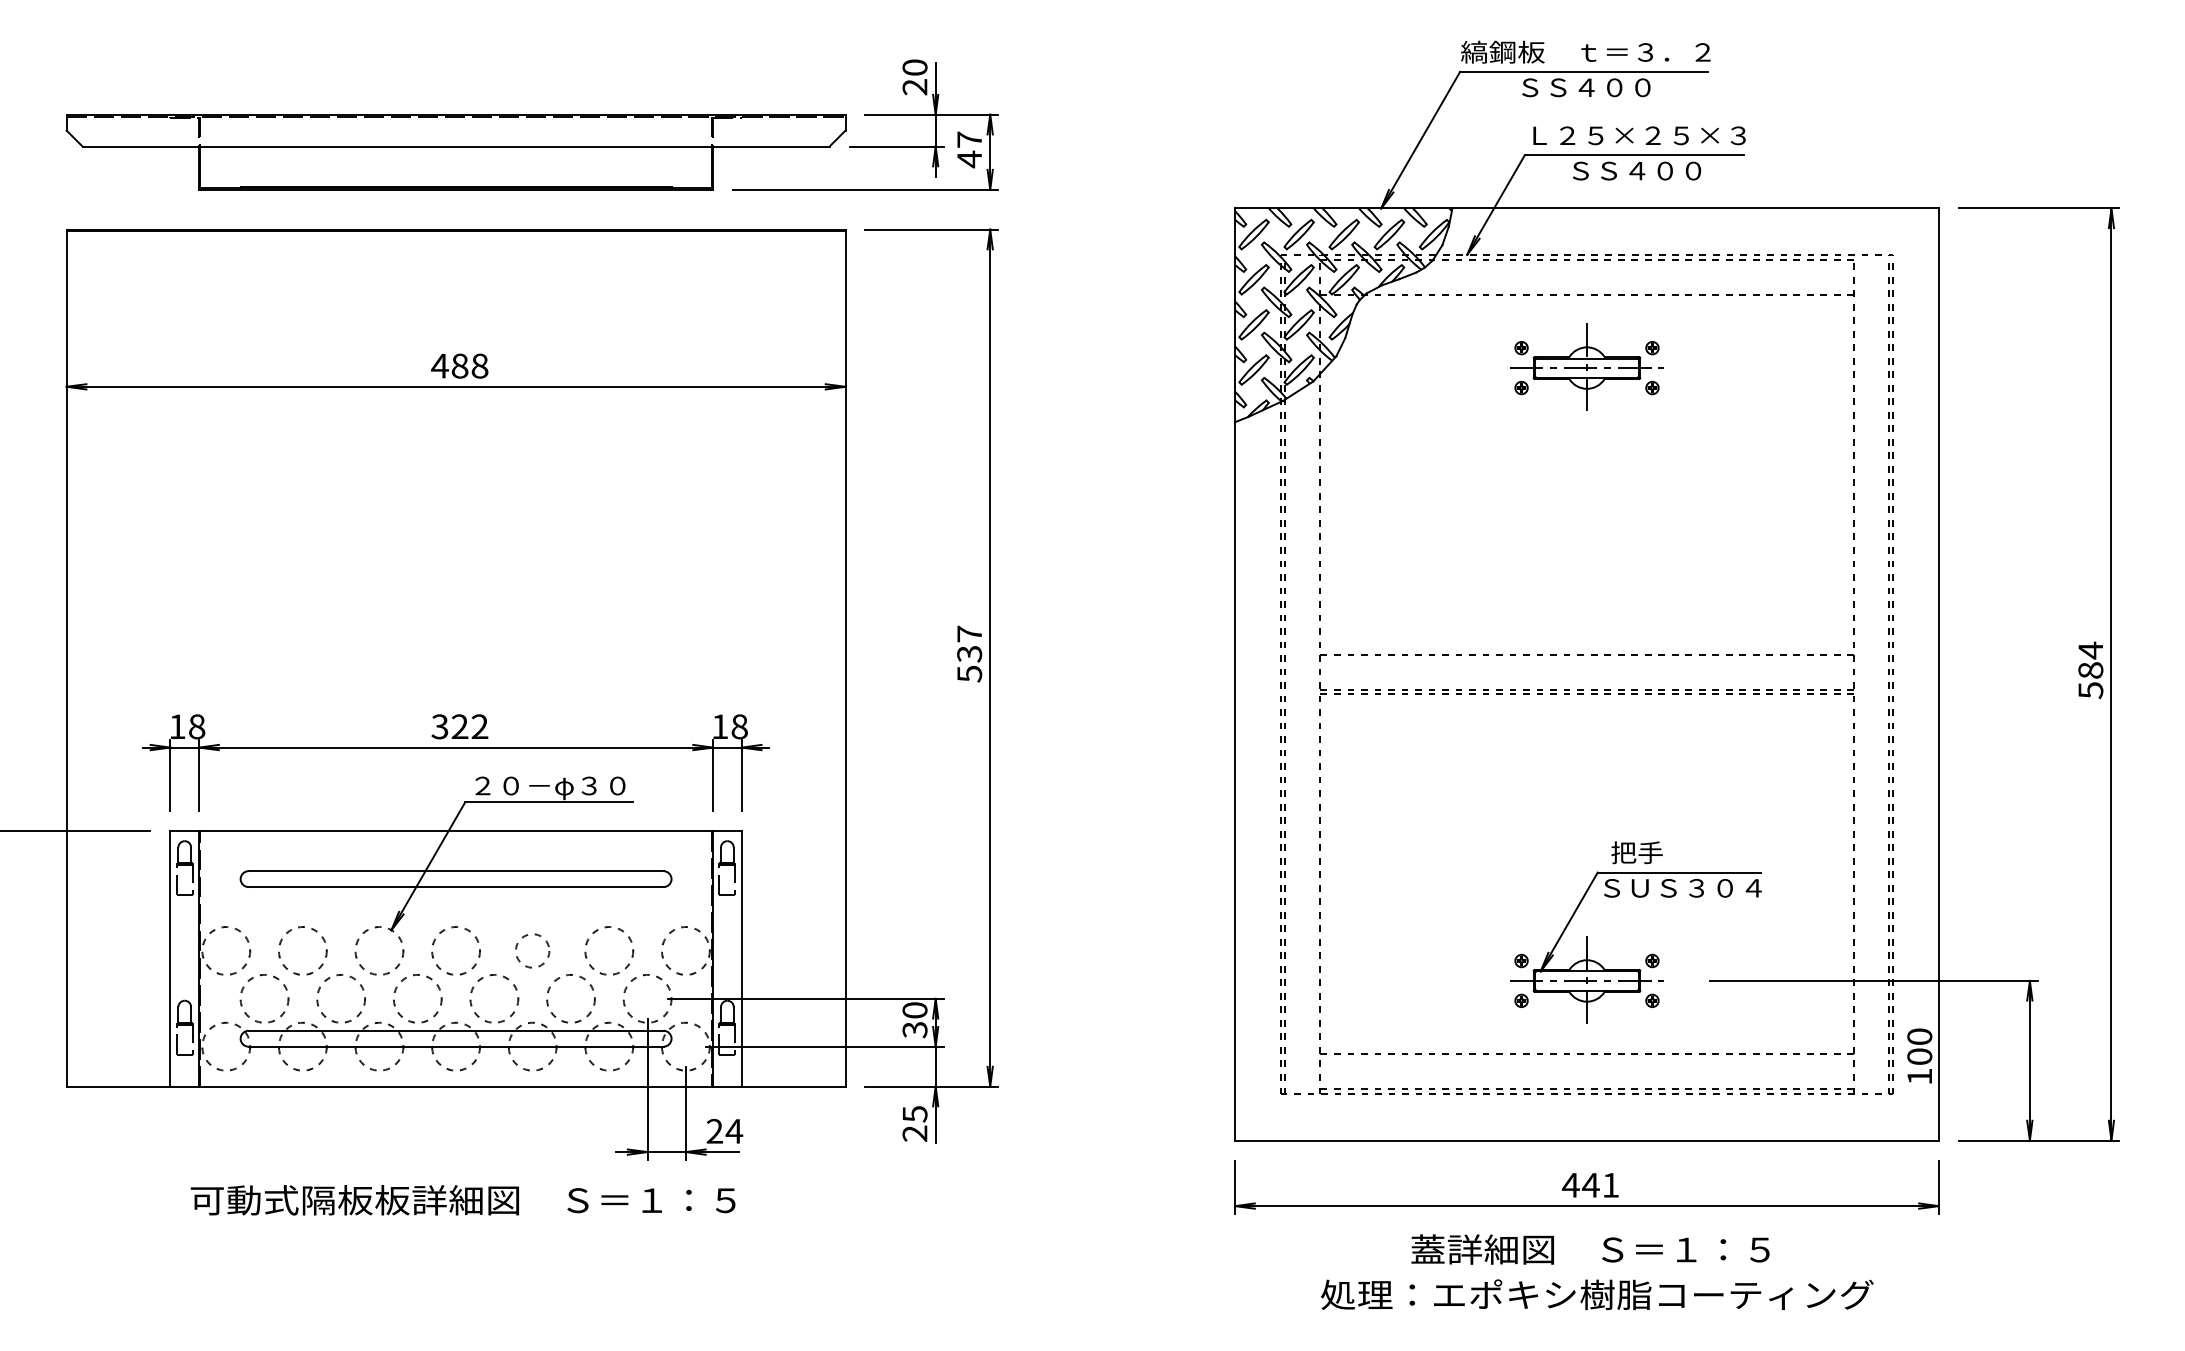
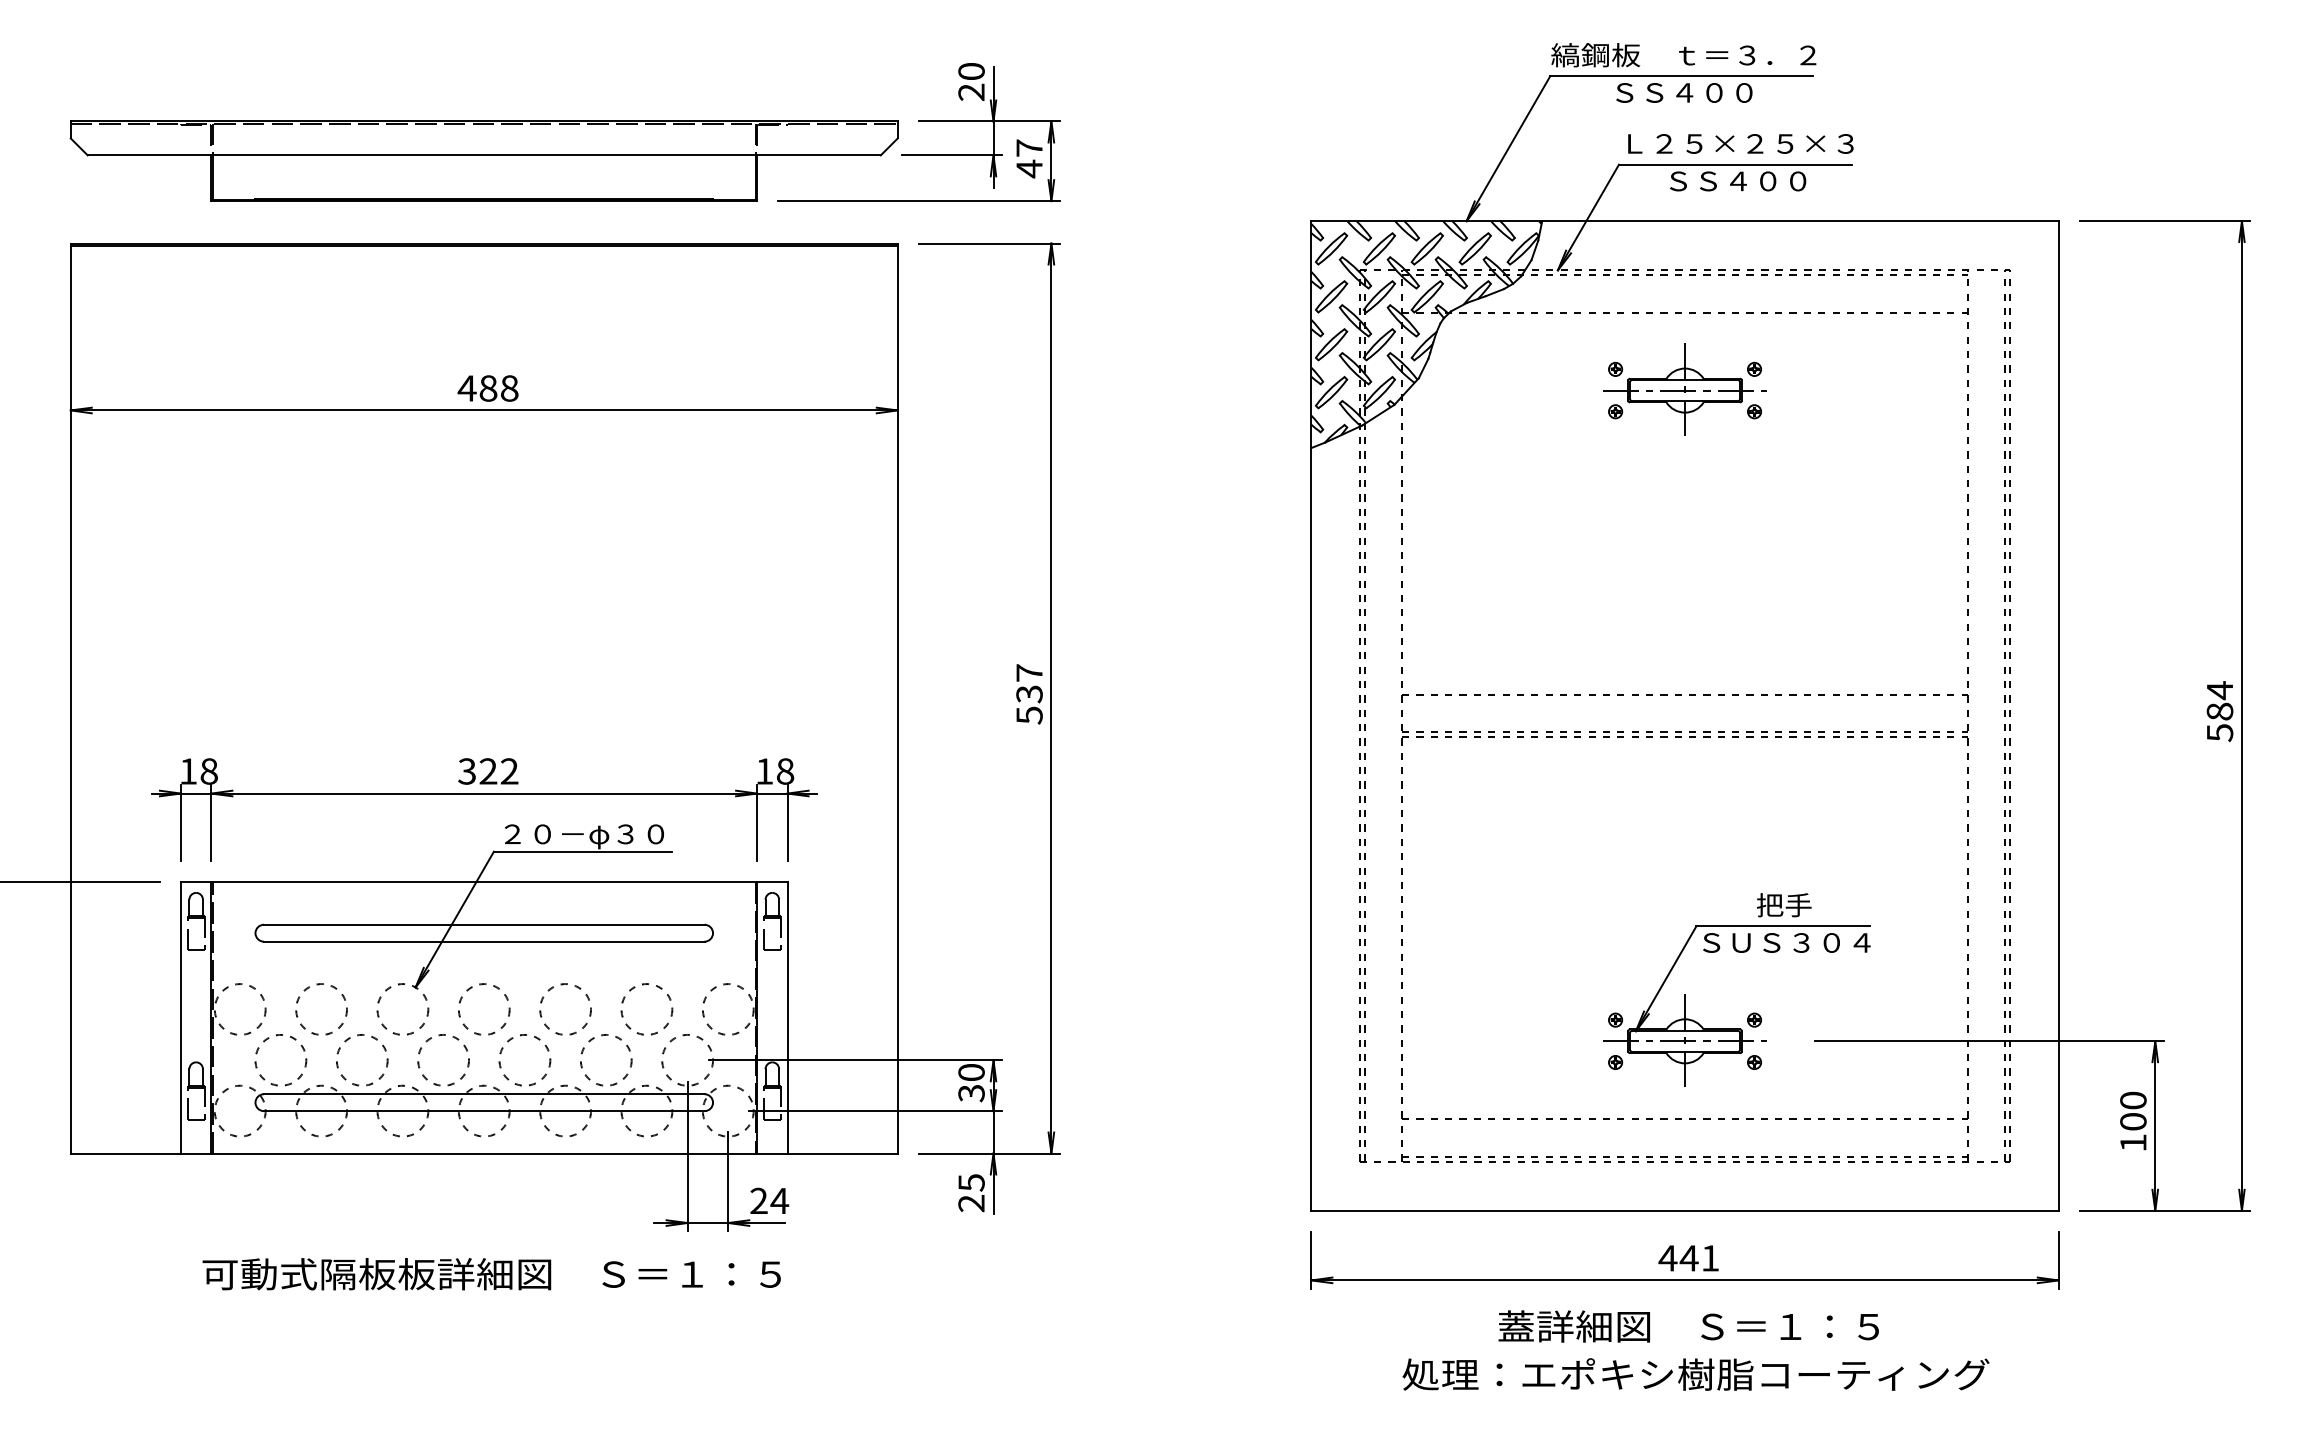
text: (1637, 853) -> (1784, 905), moved
circle: (532, 950) -> (565, 1009), size x1.43
text: (1919, 1055) -> (2133, 1120), moved

